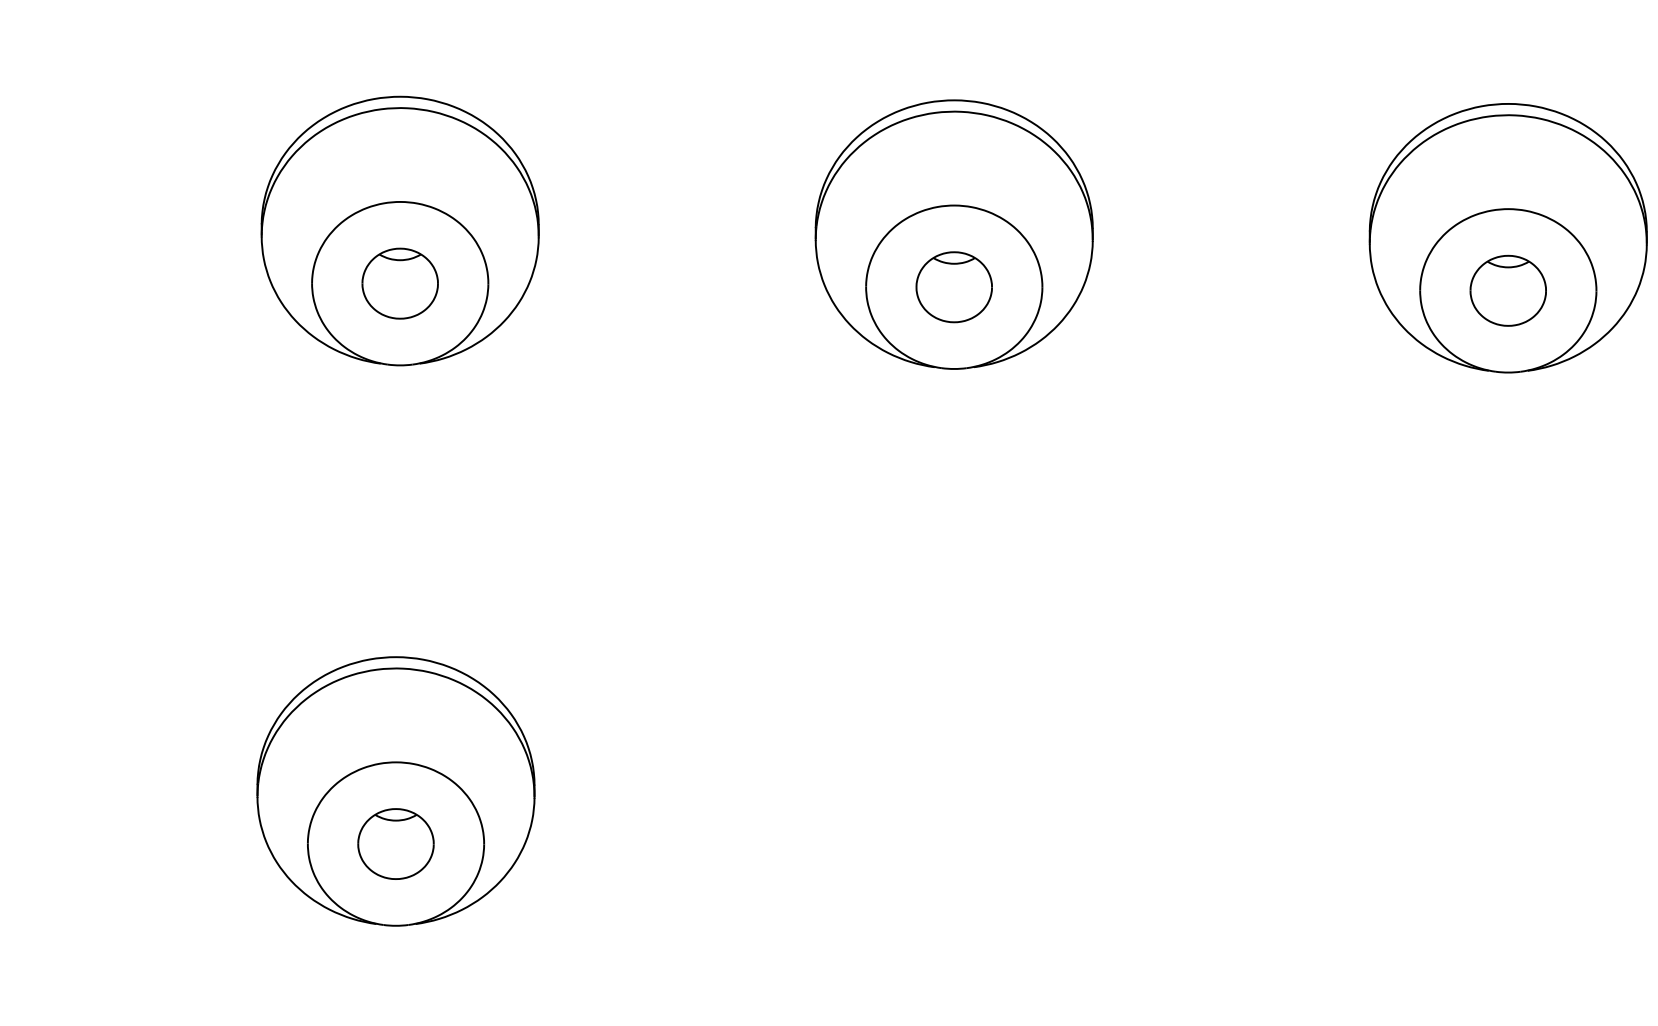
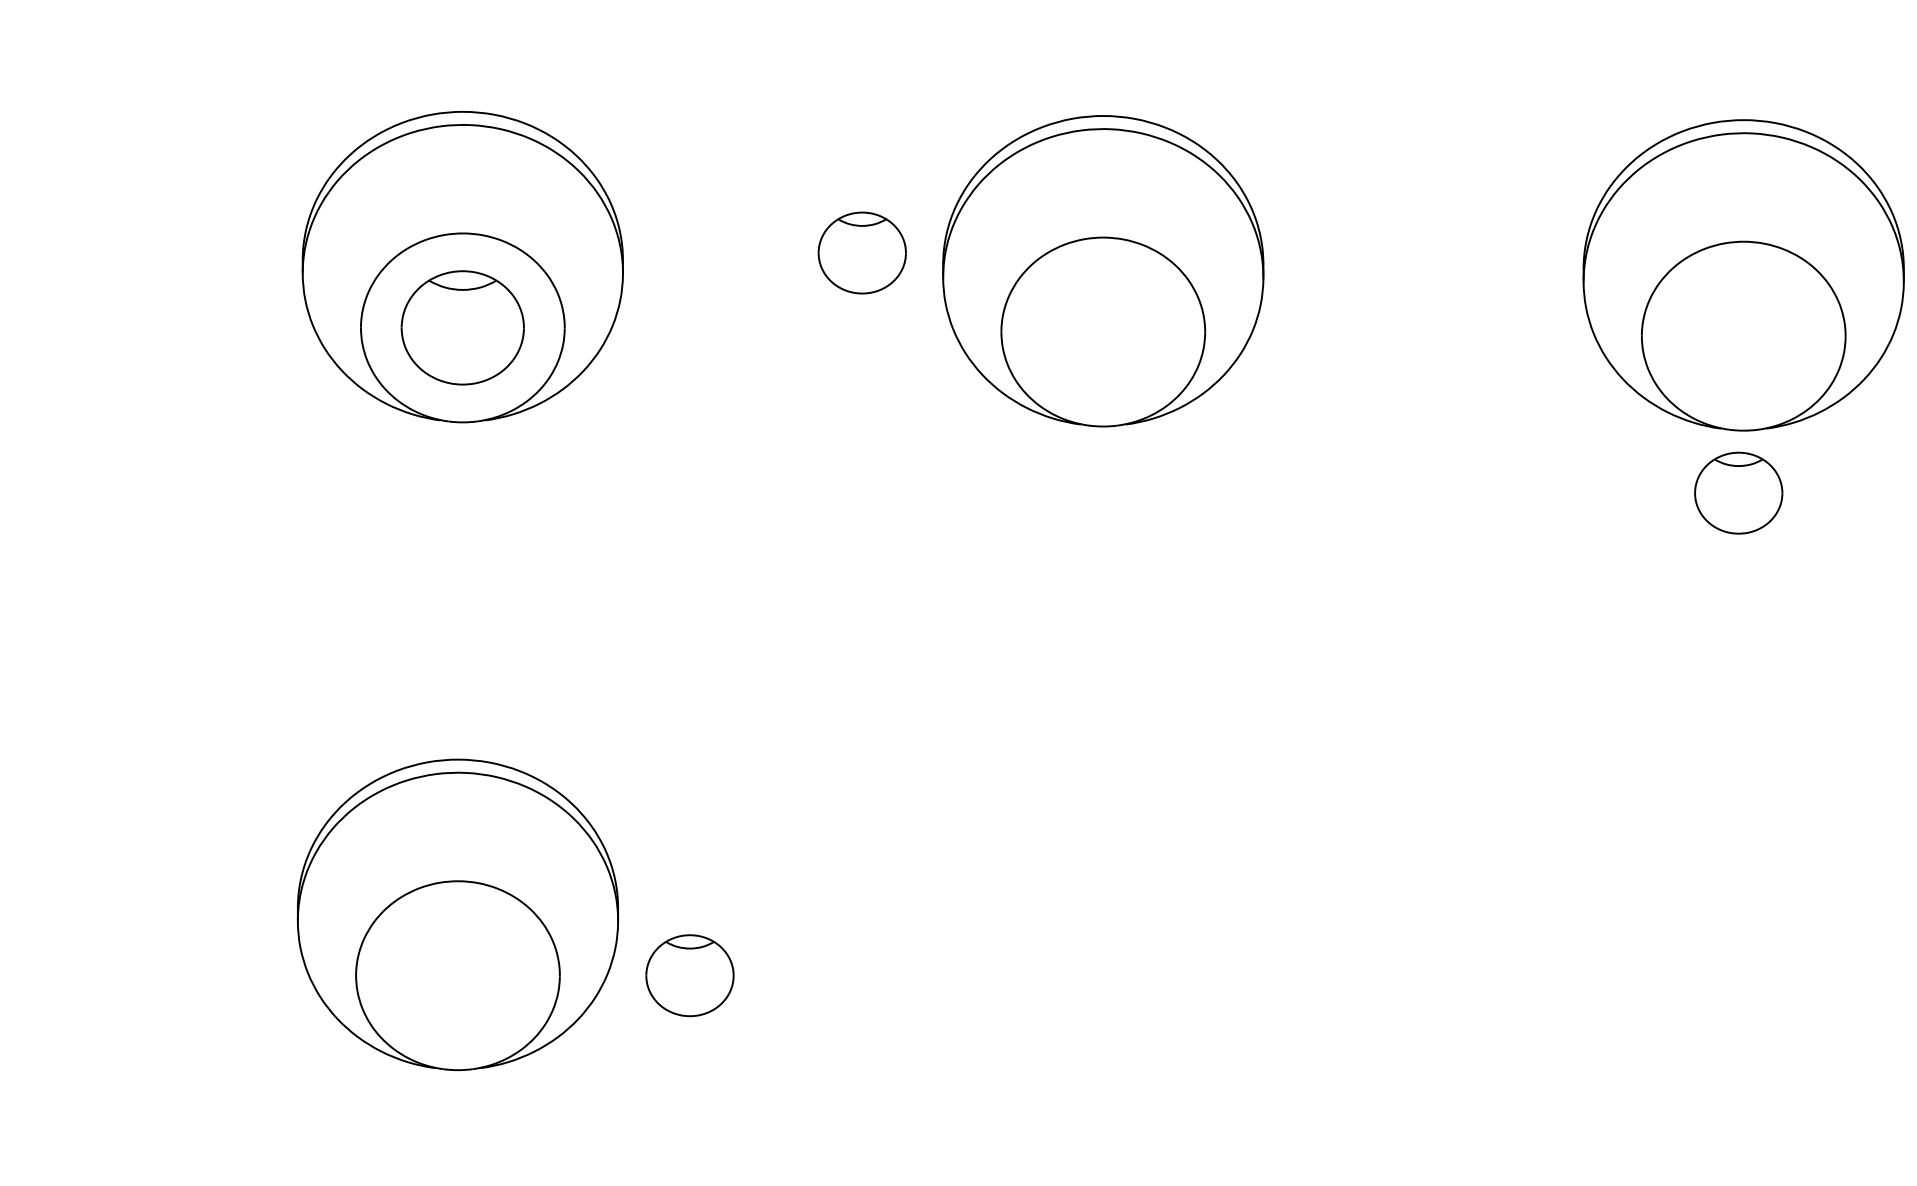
part: (399, 283) -> (462, 327), size x1.4
part: (953, 286) -> (861, 252), moved
part: (1508, 290) -> (1738, 492), moved
part: (395, 843) -> (689, 975), moved

